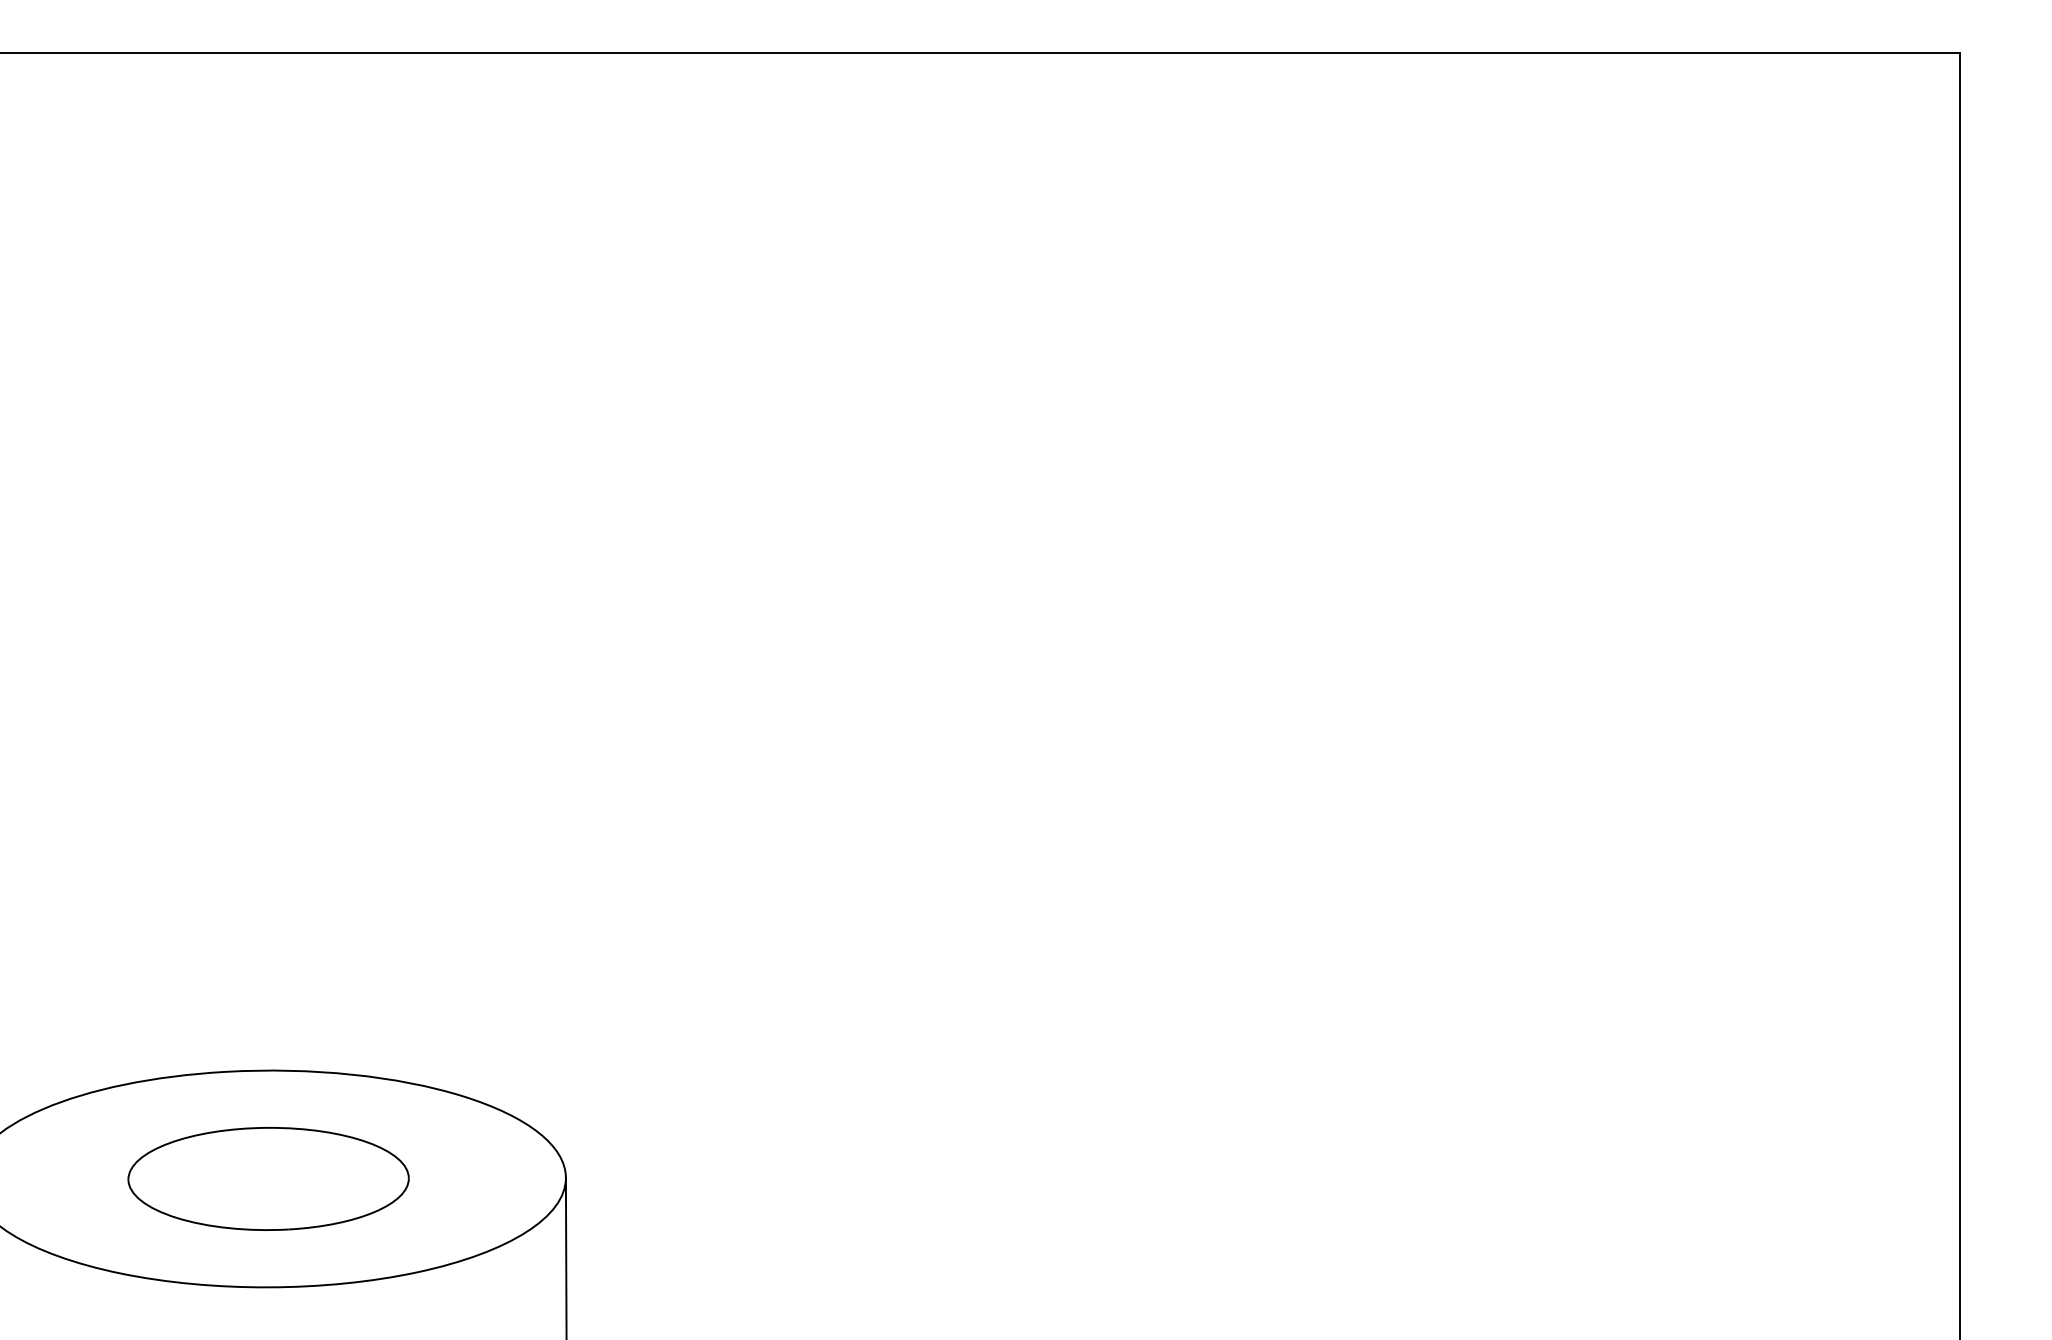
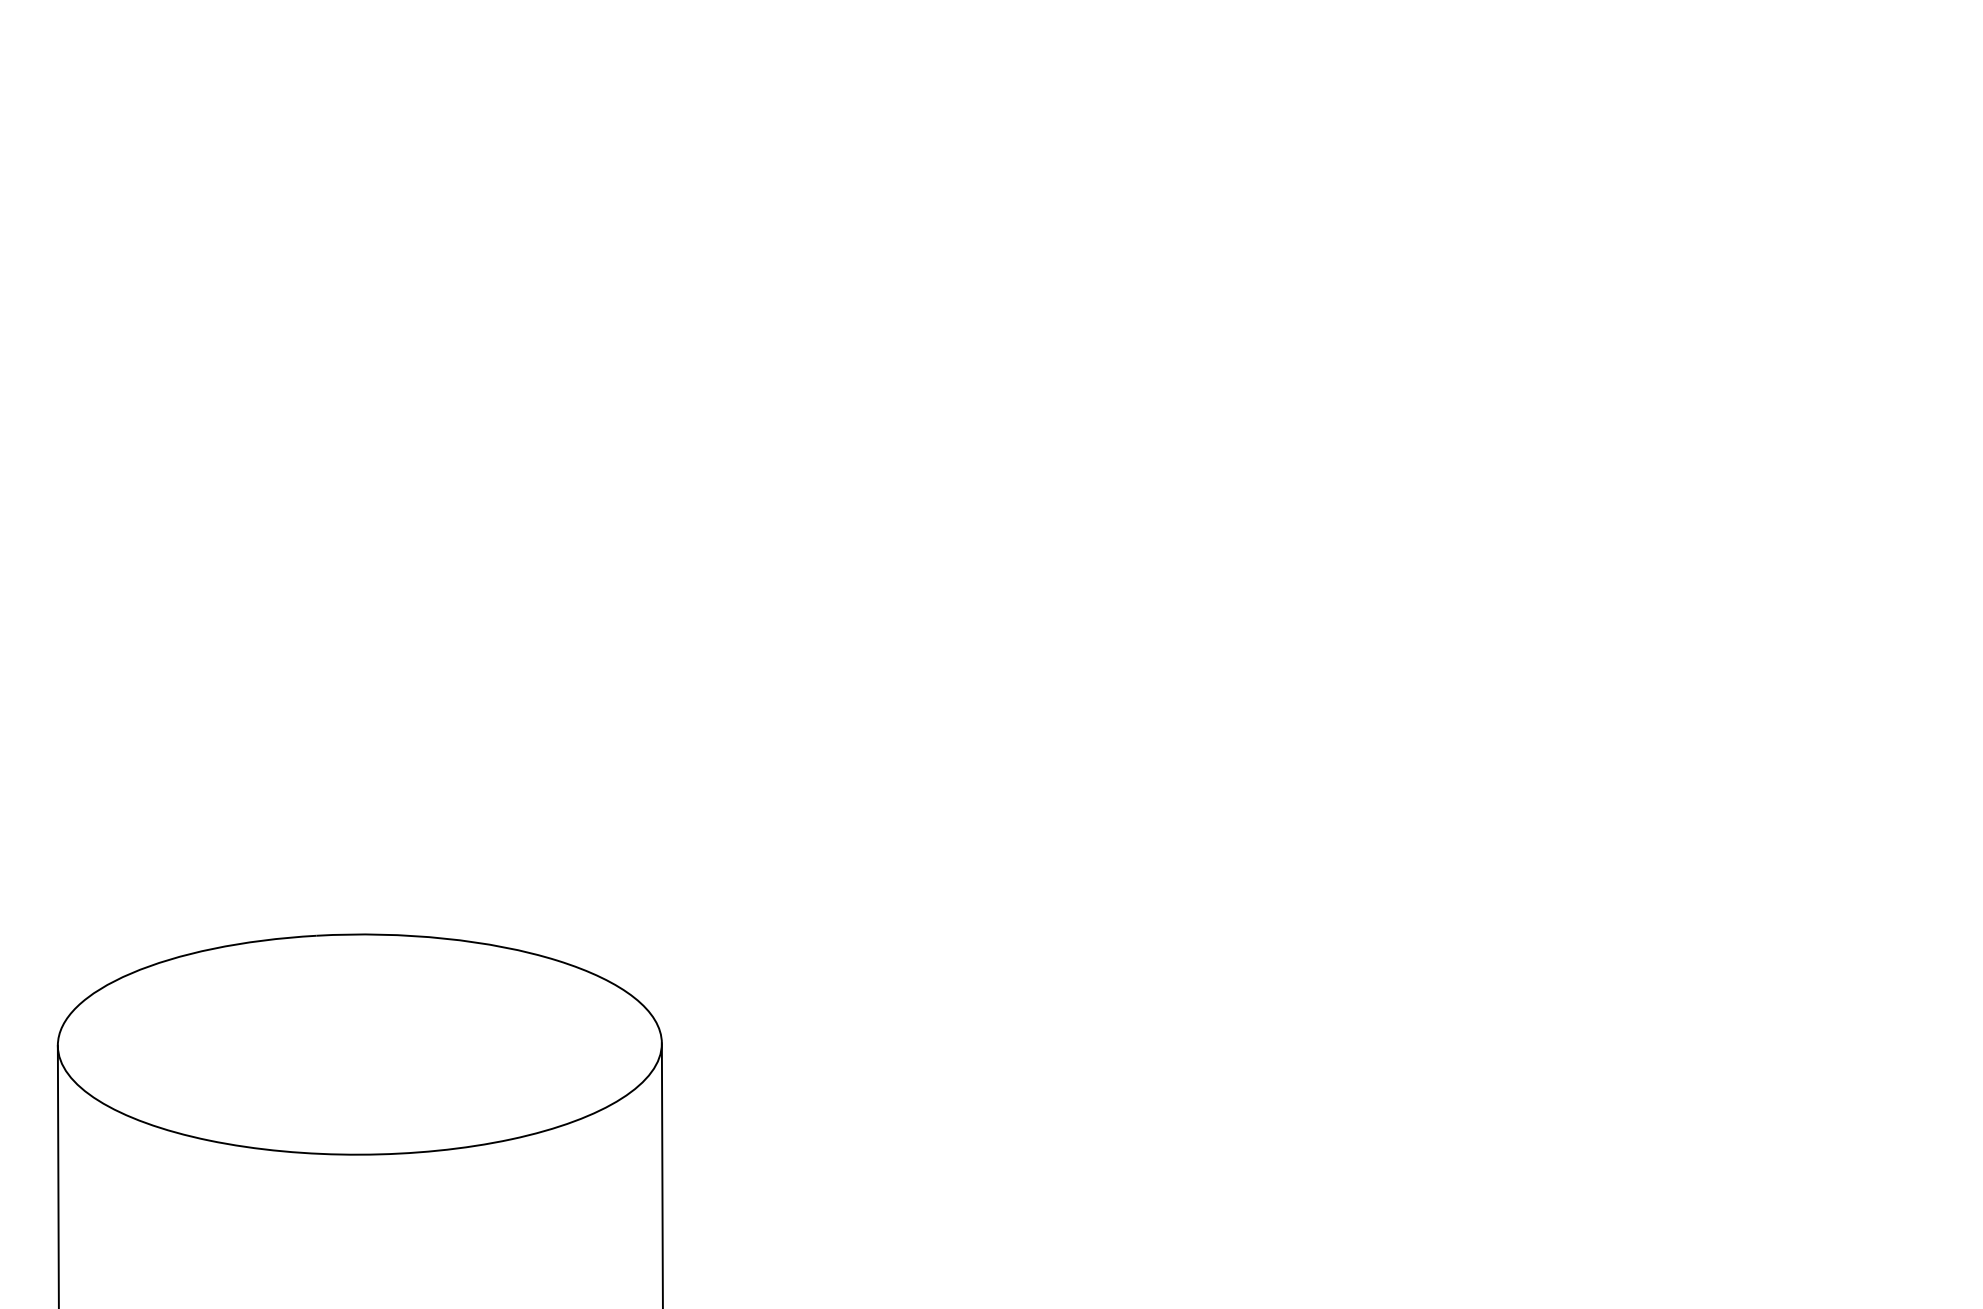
part: (268, 1178) -> (359, 1044), removed

